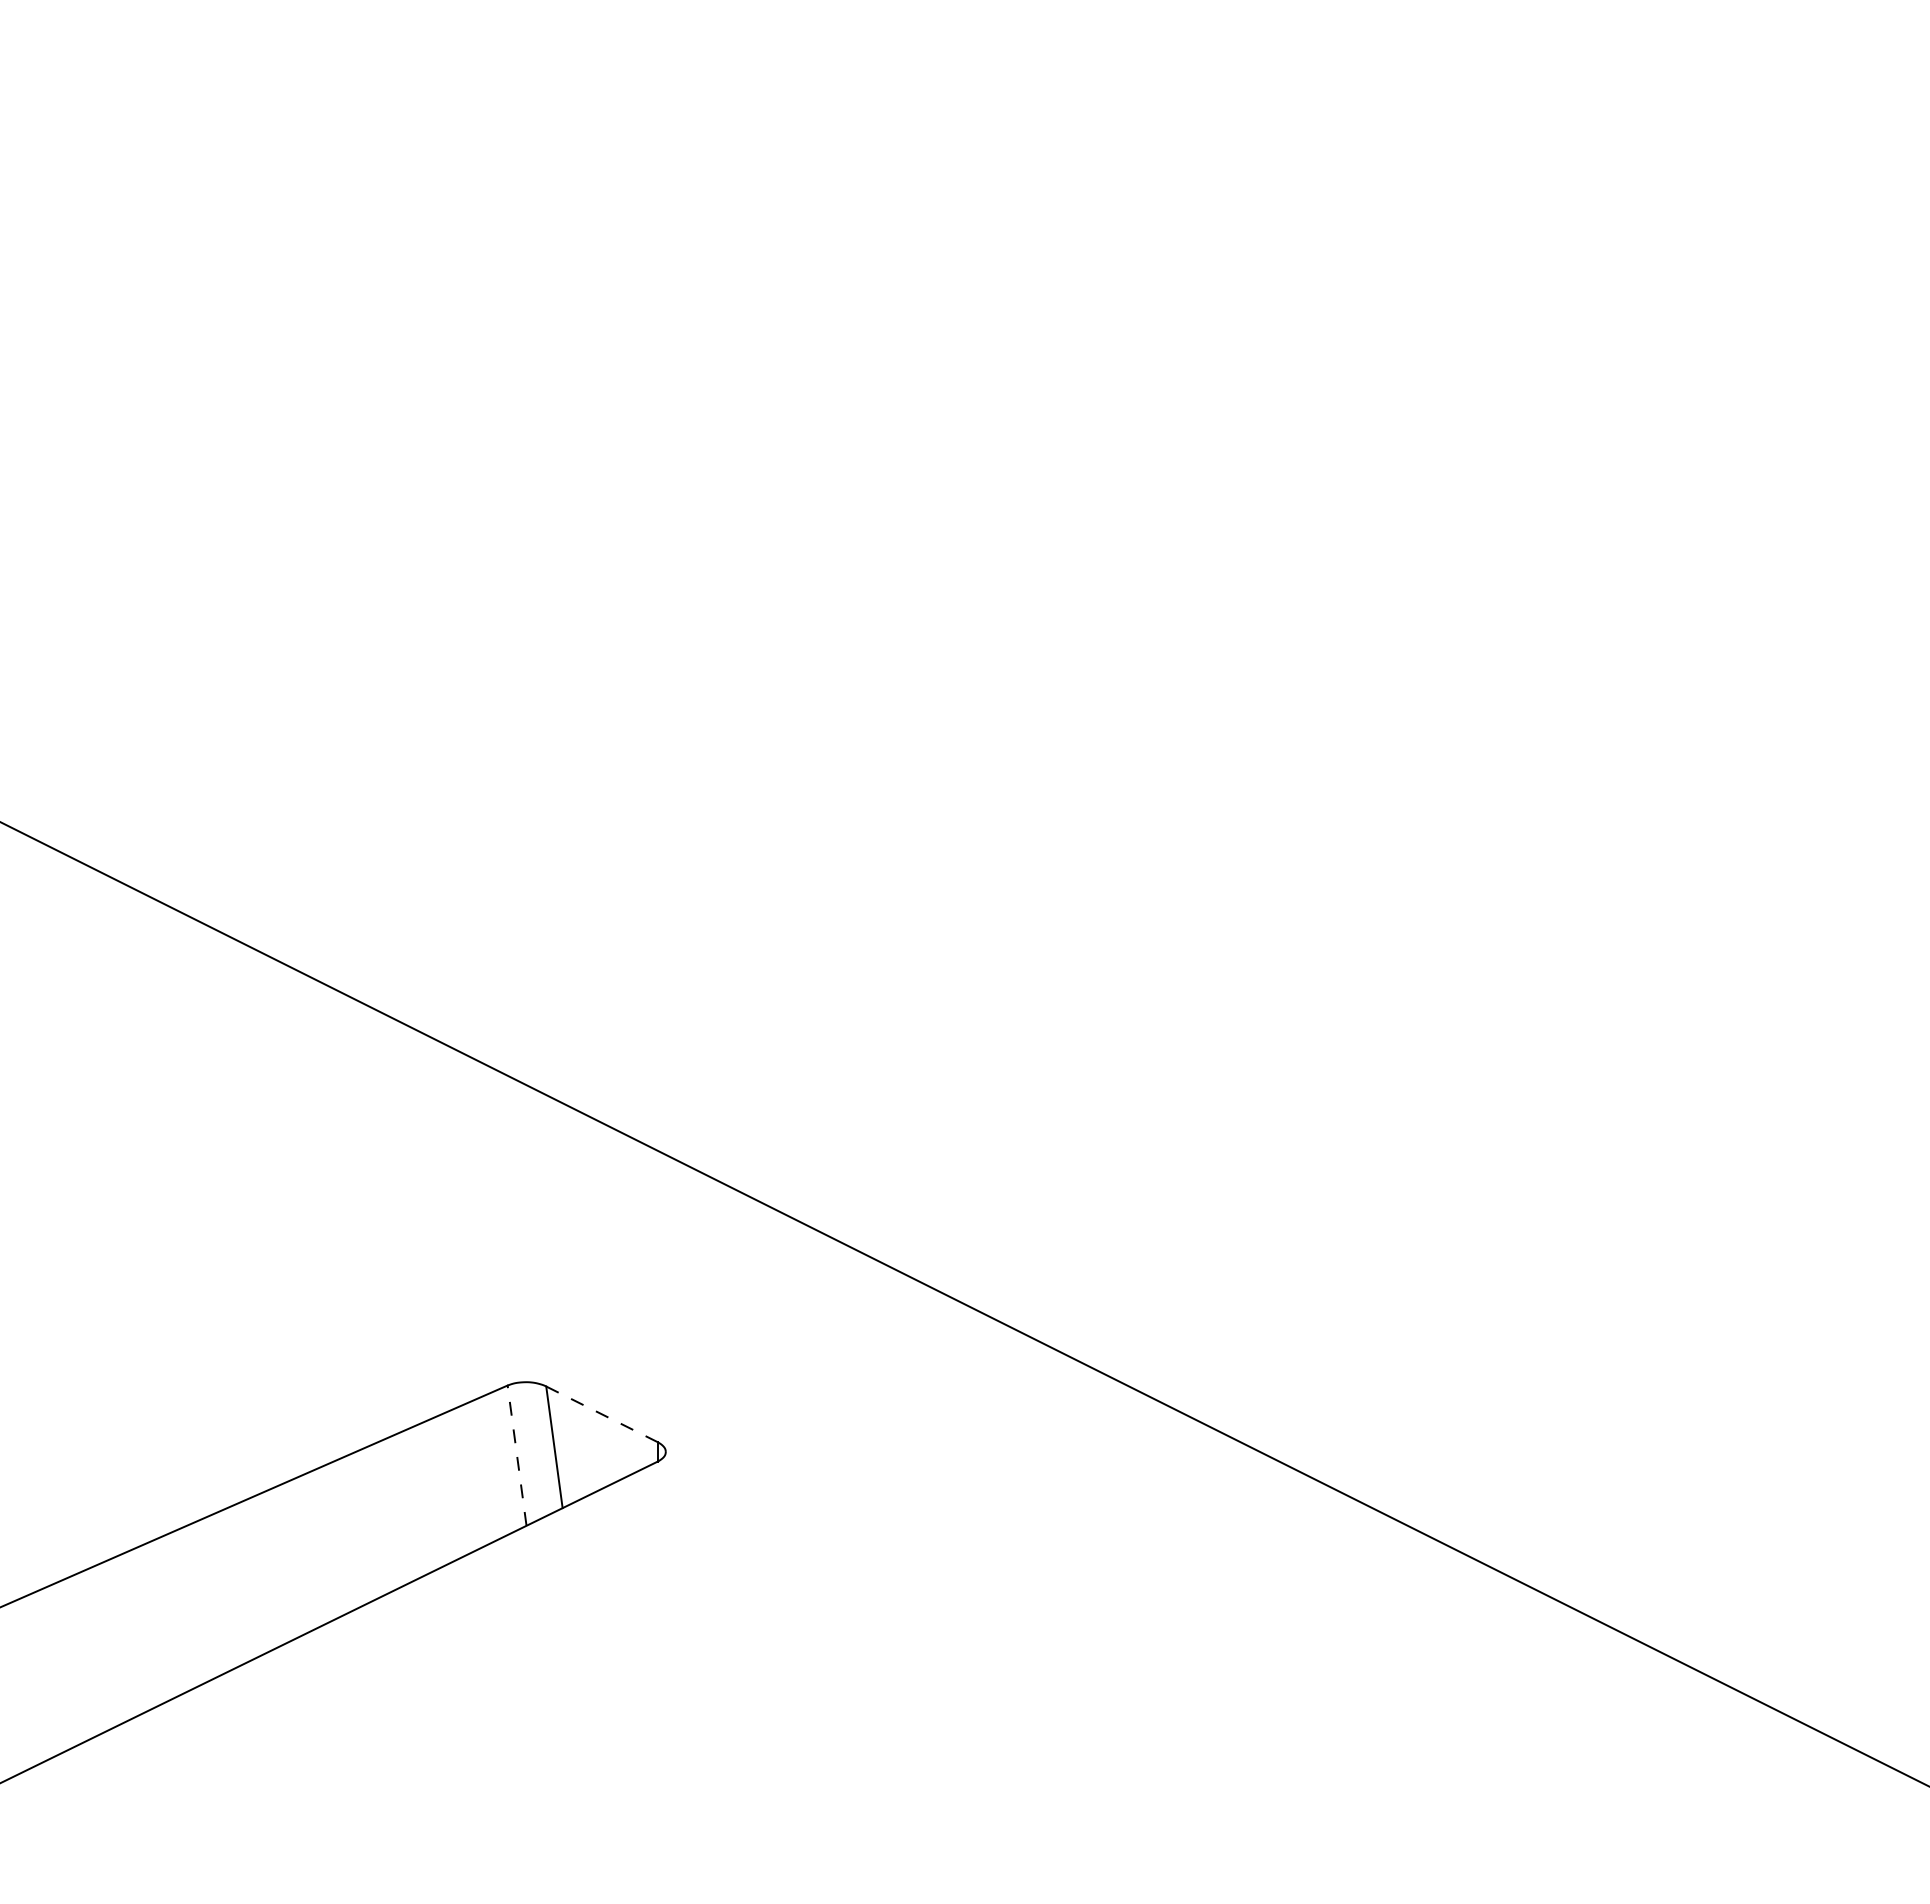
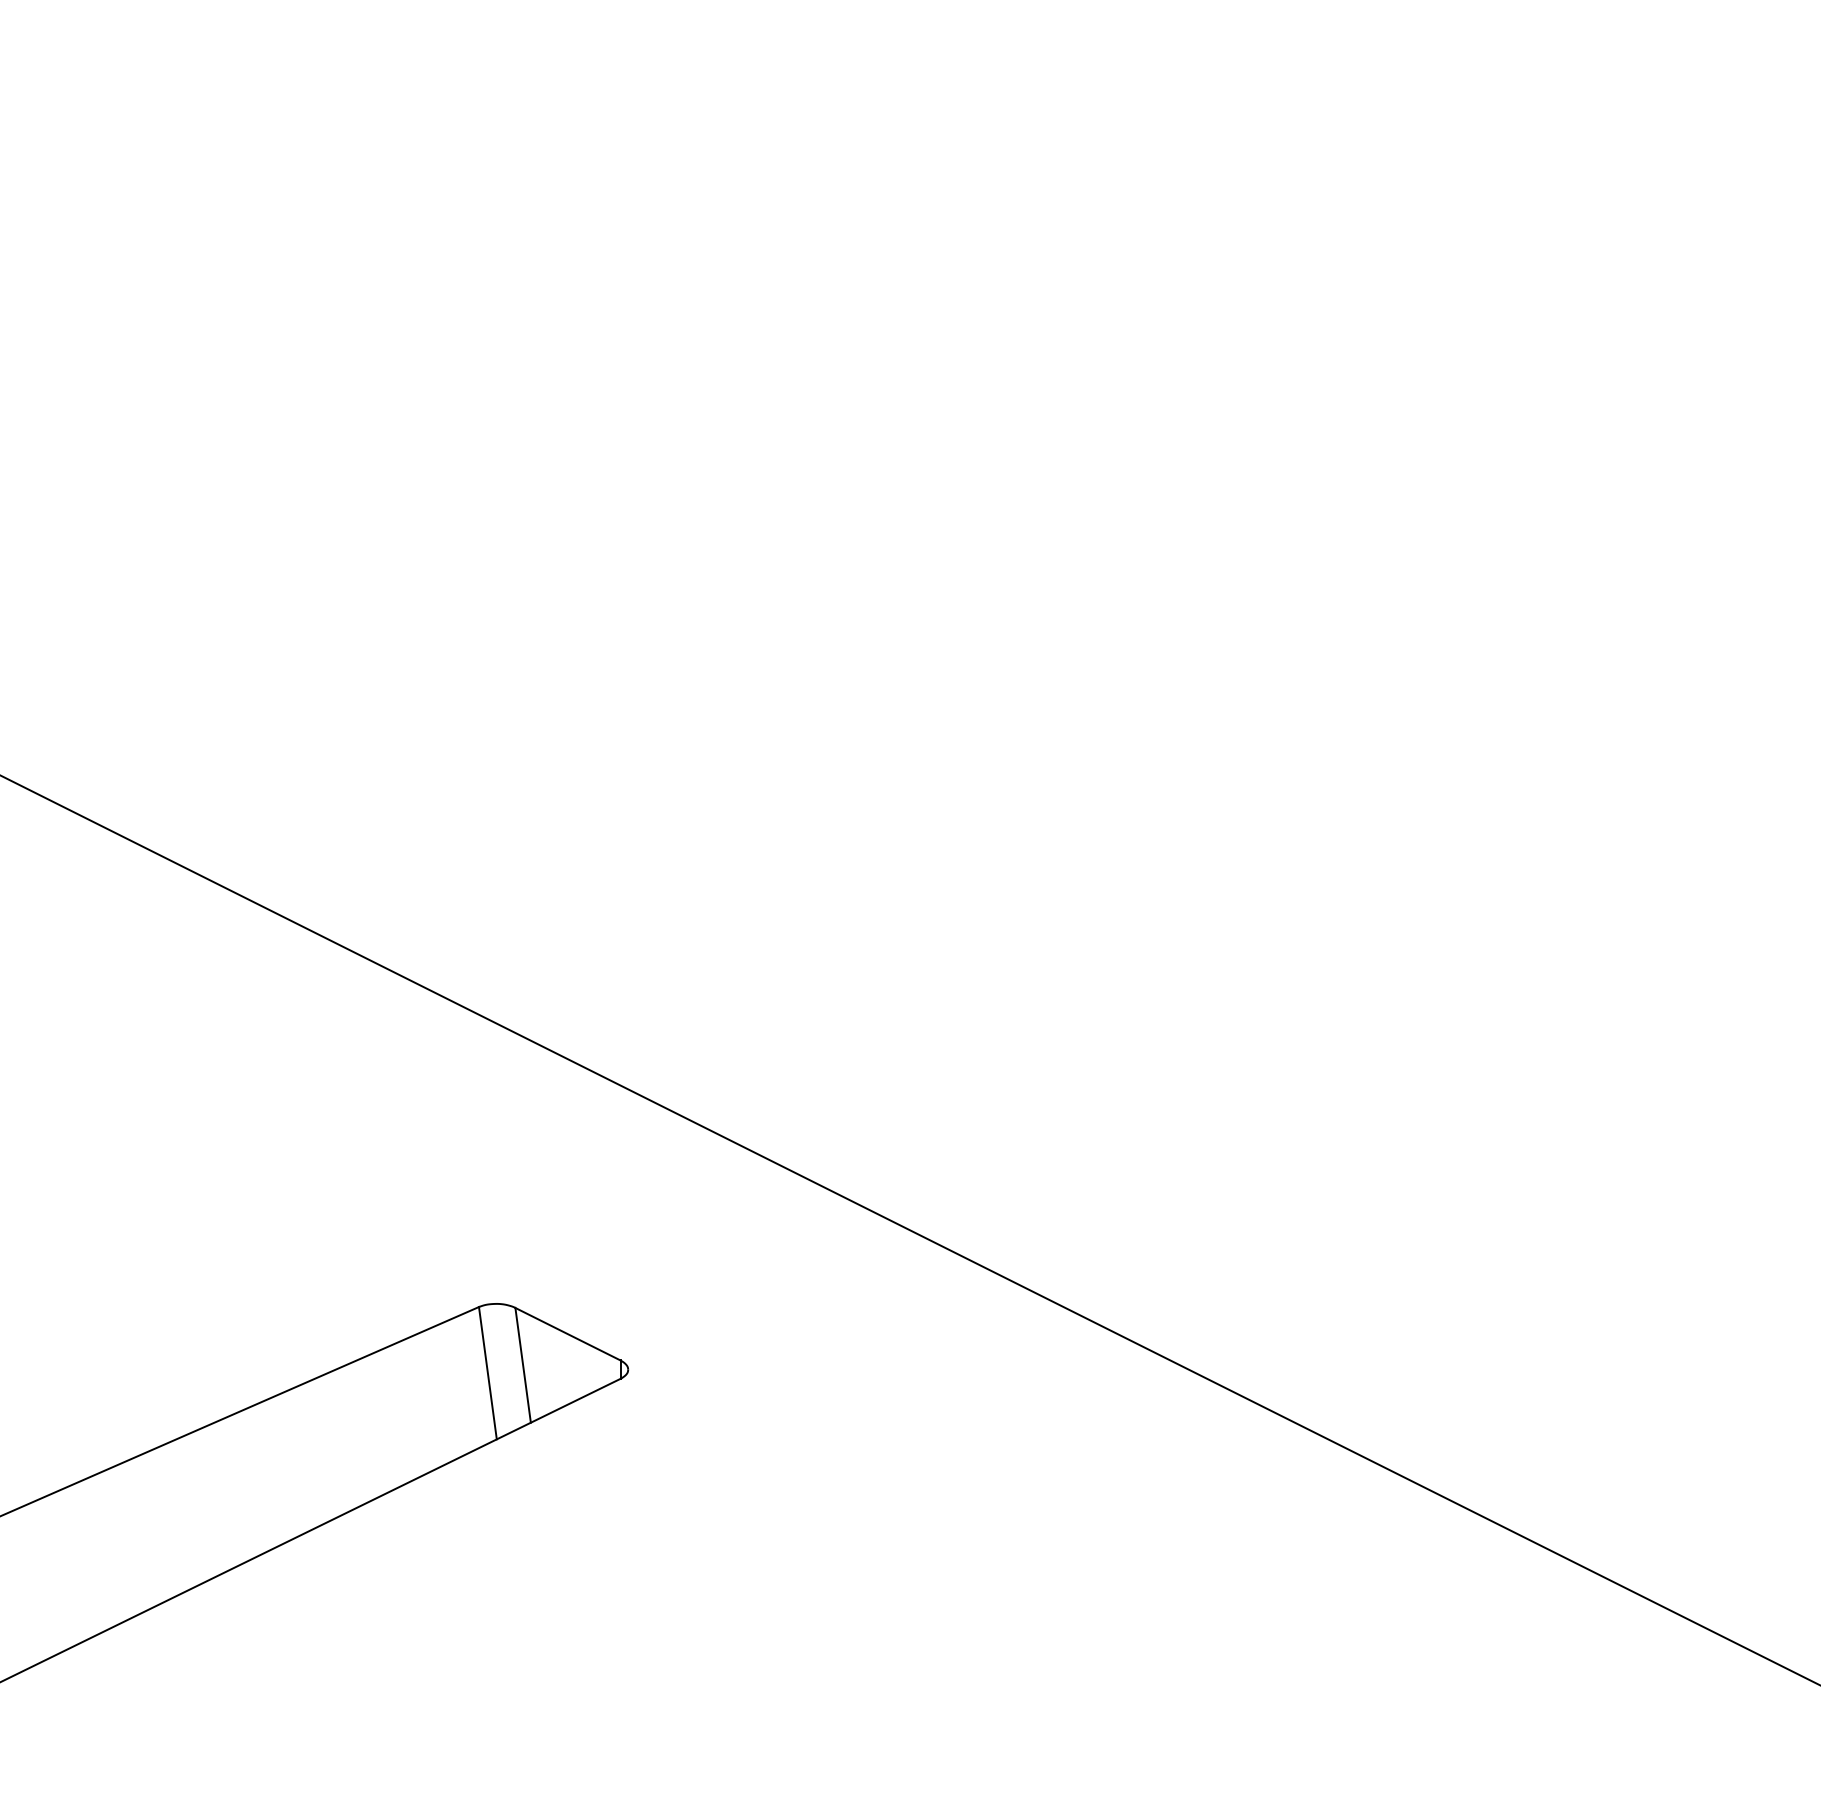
line: (602, 1414) -> (568, 1334), dashed -> solid
line: (517, 1455) -> (488, 1373), dashed -> solid

